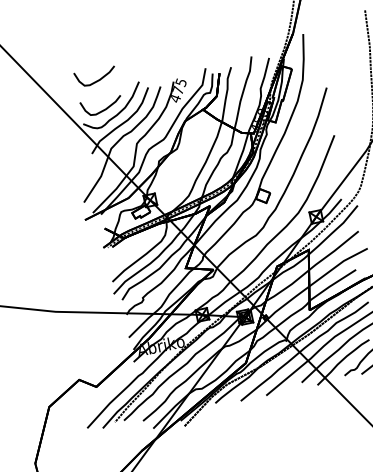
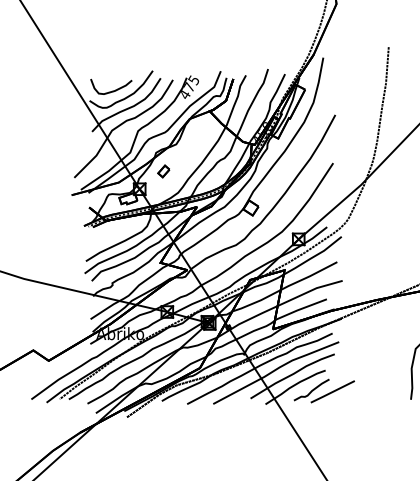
curve: (97, 79) -> (112, 60), removed
part: (170, 178) -> (163, 171), added

